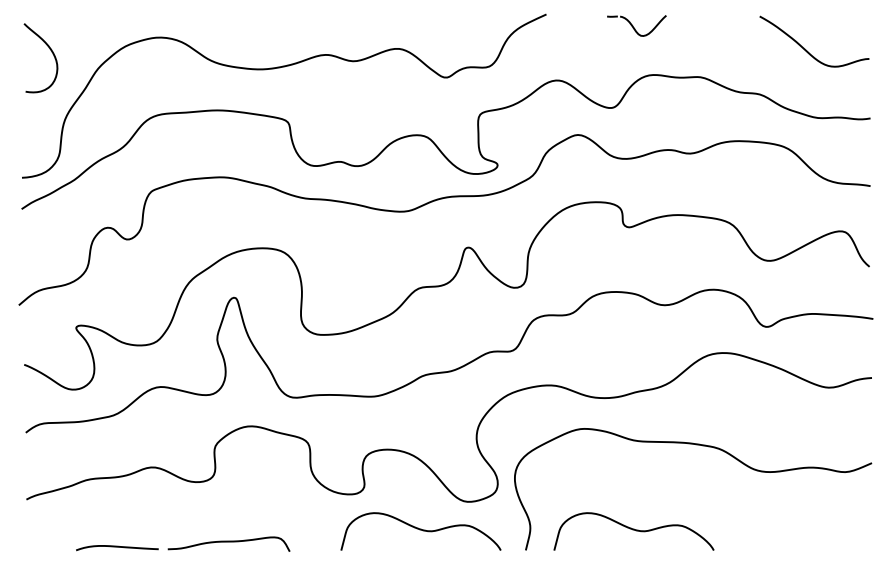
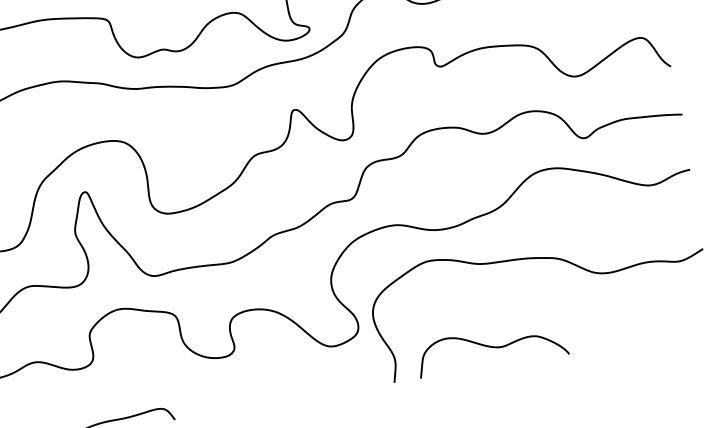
curve: (420, 530) -> (293, 380), removed

